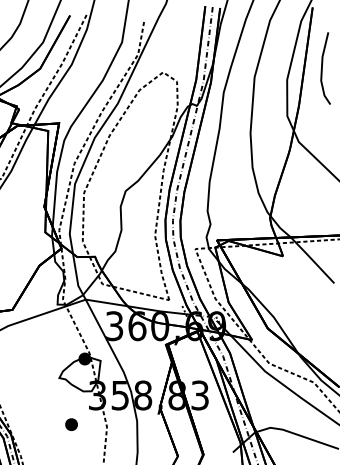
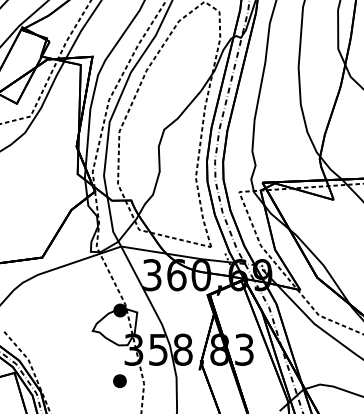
part: (71, 424) -> (119, 380), moved

